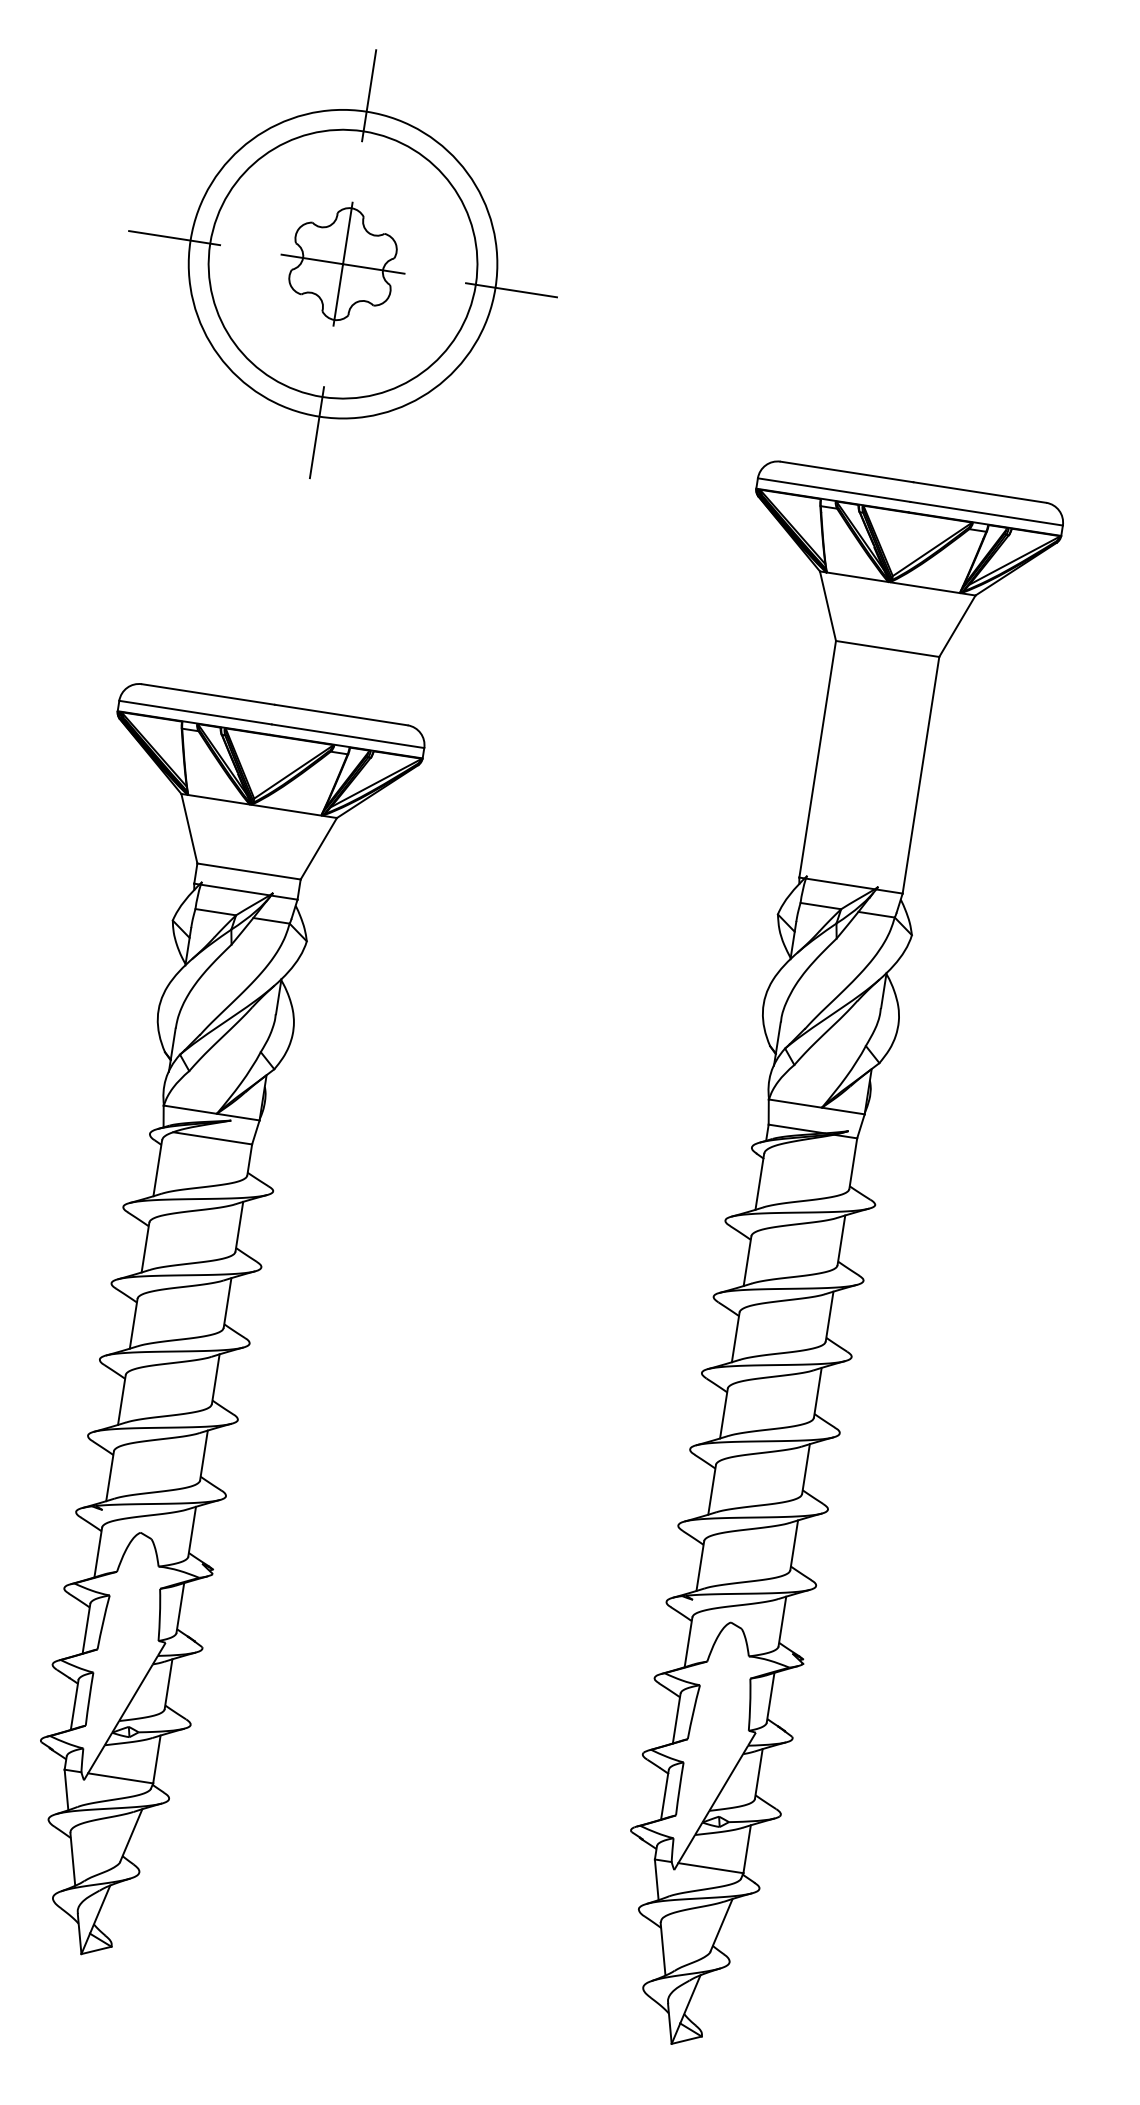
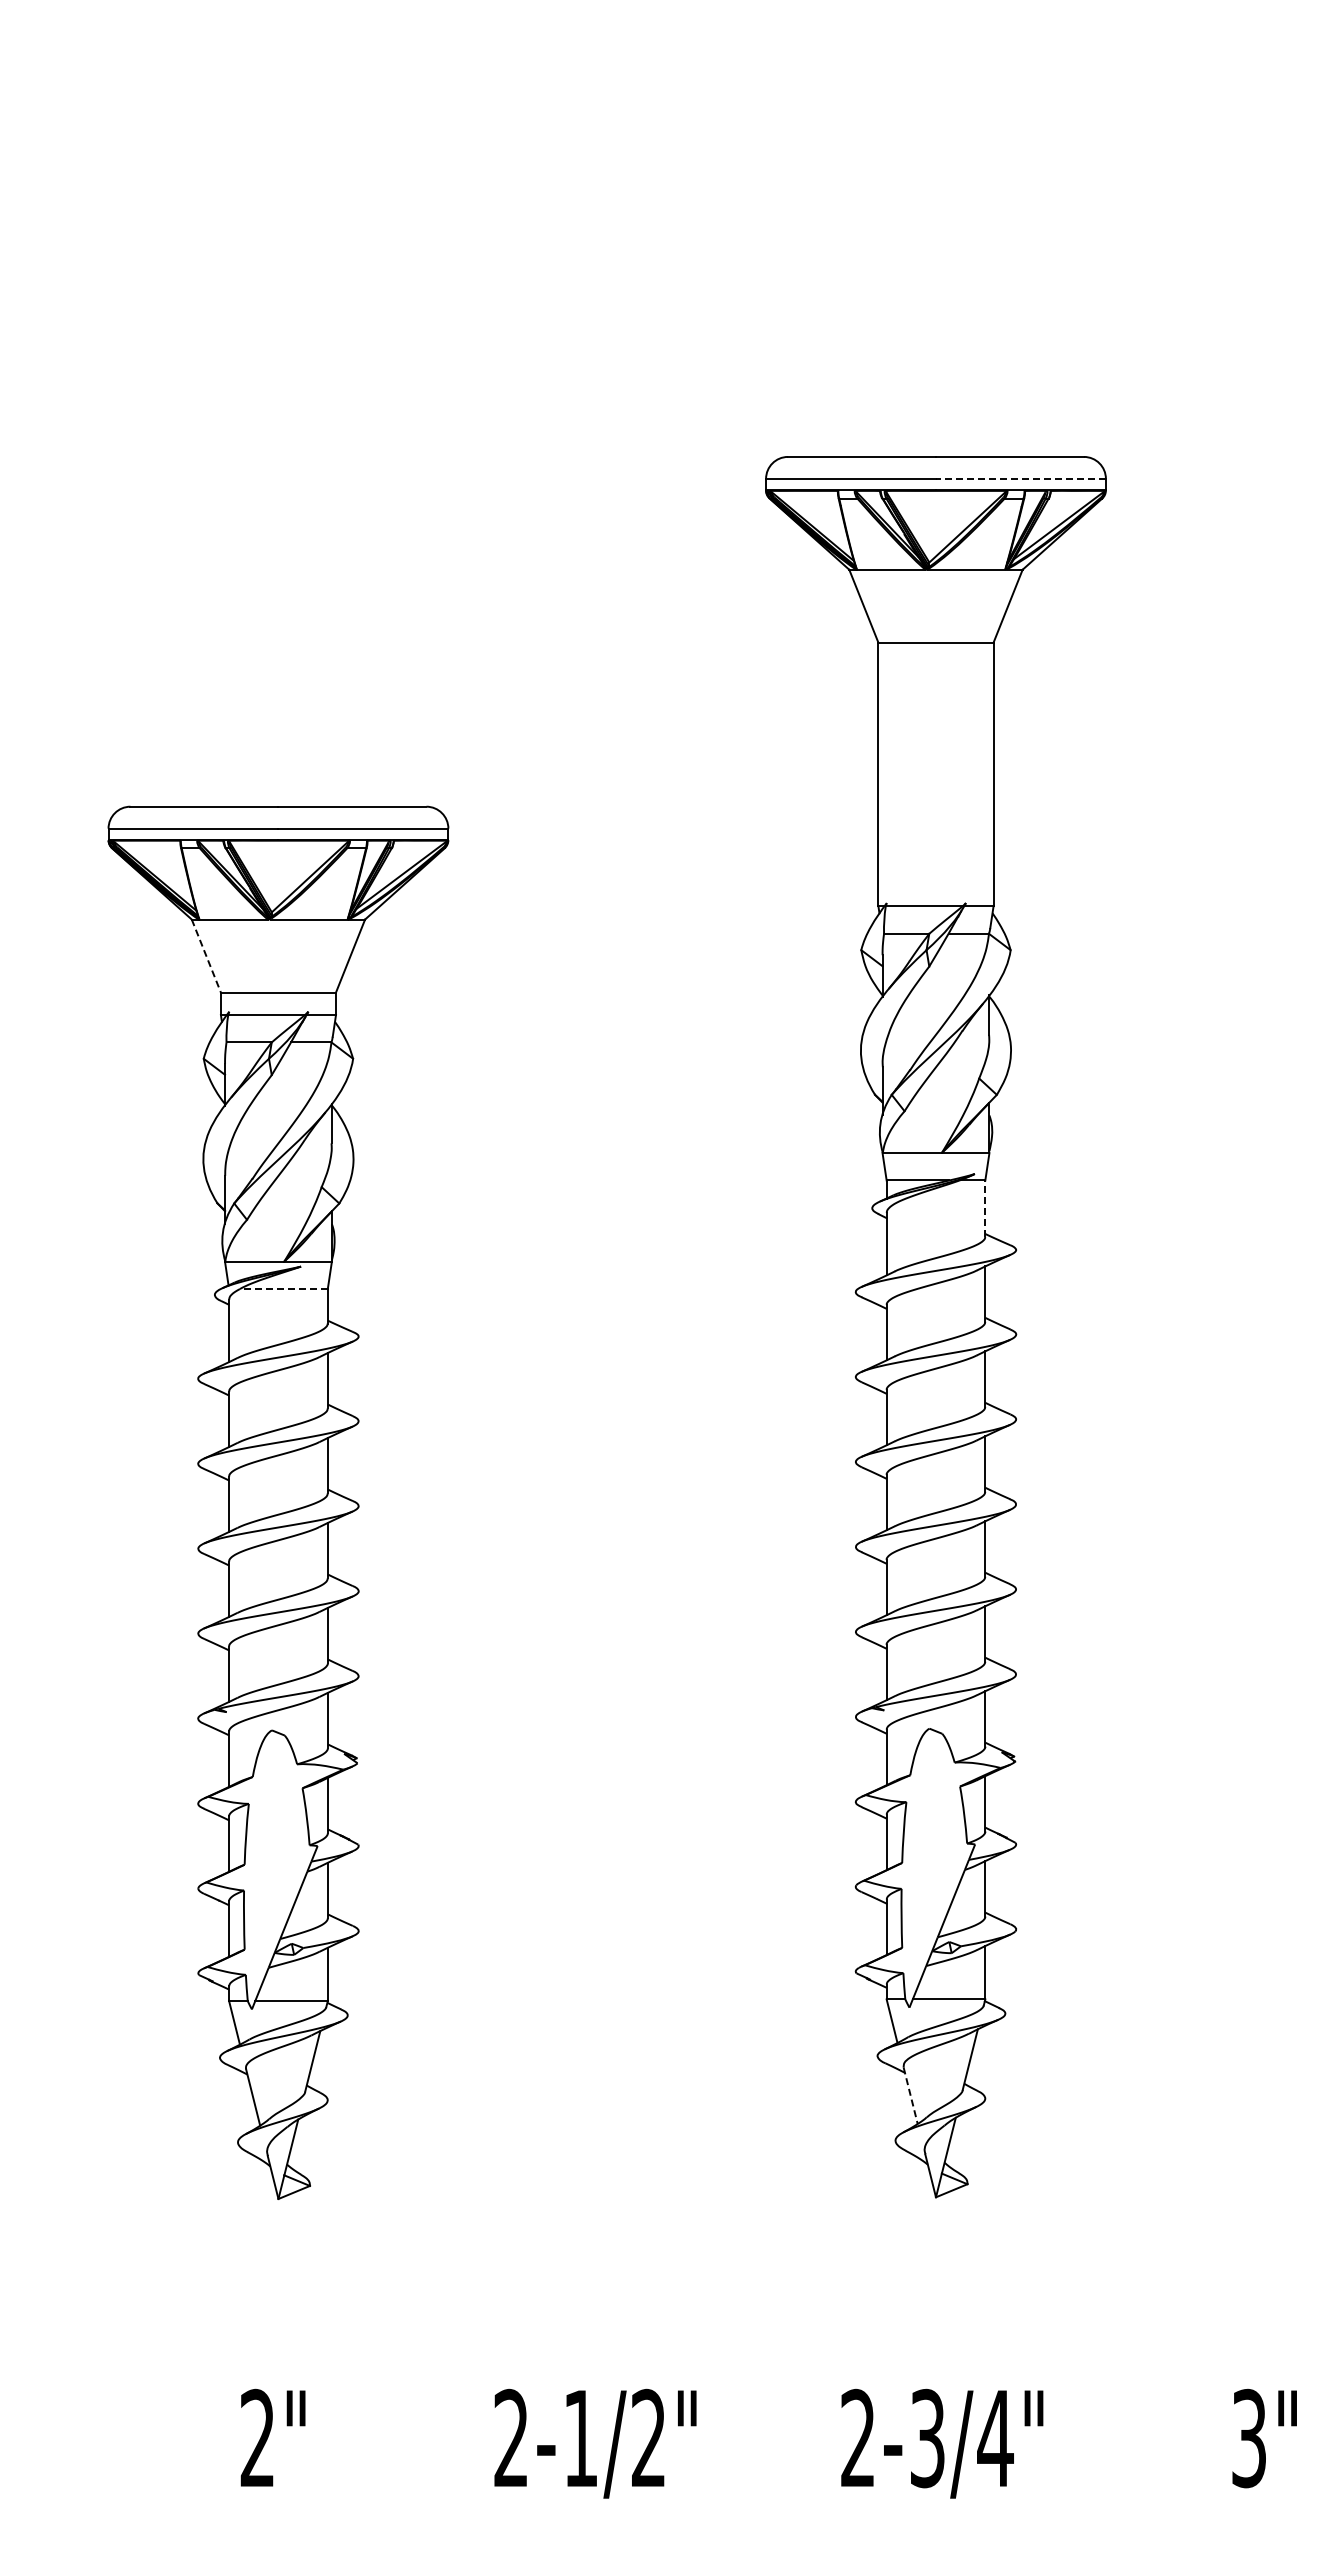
part: (343, 264) -> (278, 315), removed
line: (986, 513) -> (1020, 478), solid -> dashed
line: (189, 829) -> (206, 956), solid -> dashed
line: (212, 1138) -> (283, 1289), solid -> dashed
line: (853, 1163) -> (985, 1208), solid -> dashed
line: (662, 1949) -> (910, 2096), solid -> dashed

